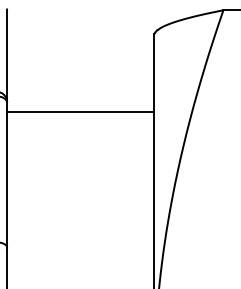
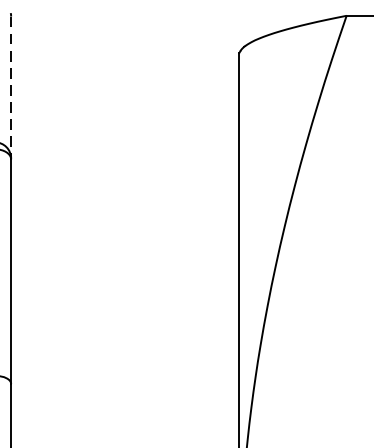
line: (7, 56) -> (11, 87), solid -> dashed
line: (80, 111) -> (124, 172), removed

